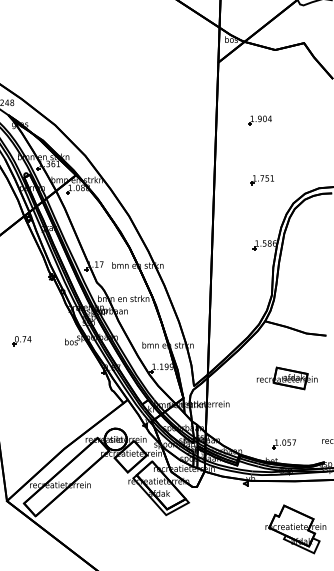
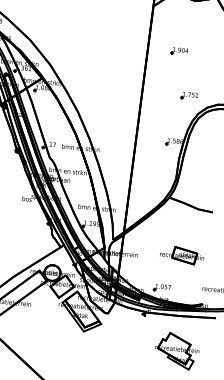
part: (261, 180) -> (188, 96), moved
part: (287, 378) -> (182, 255), moved
part: (283, 444) -> (161, 288), moved

